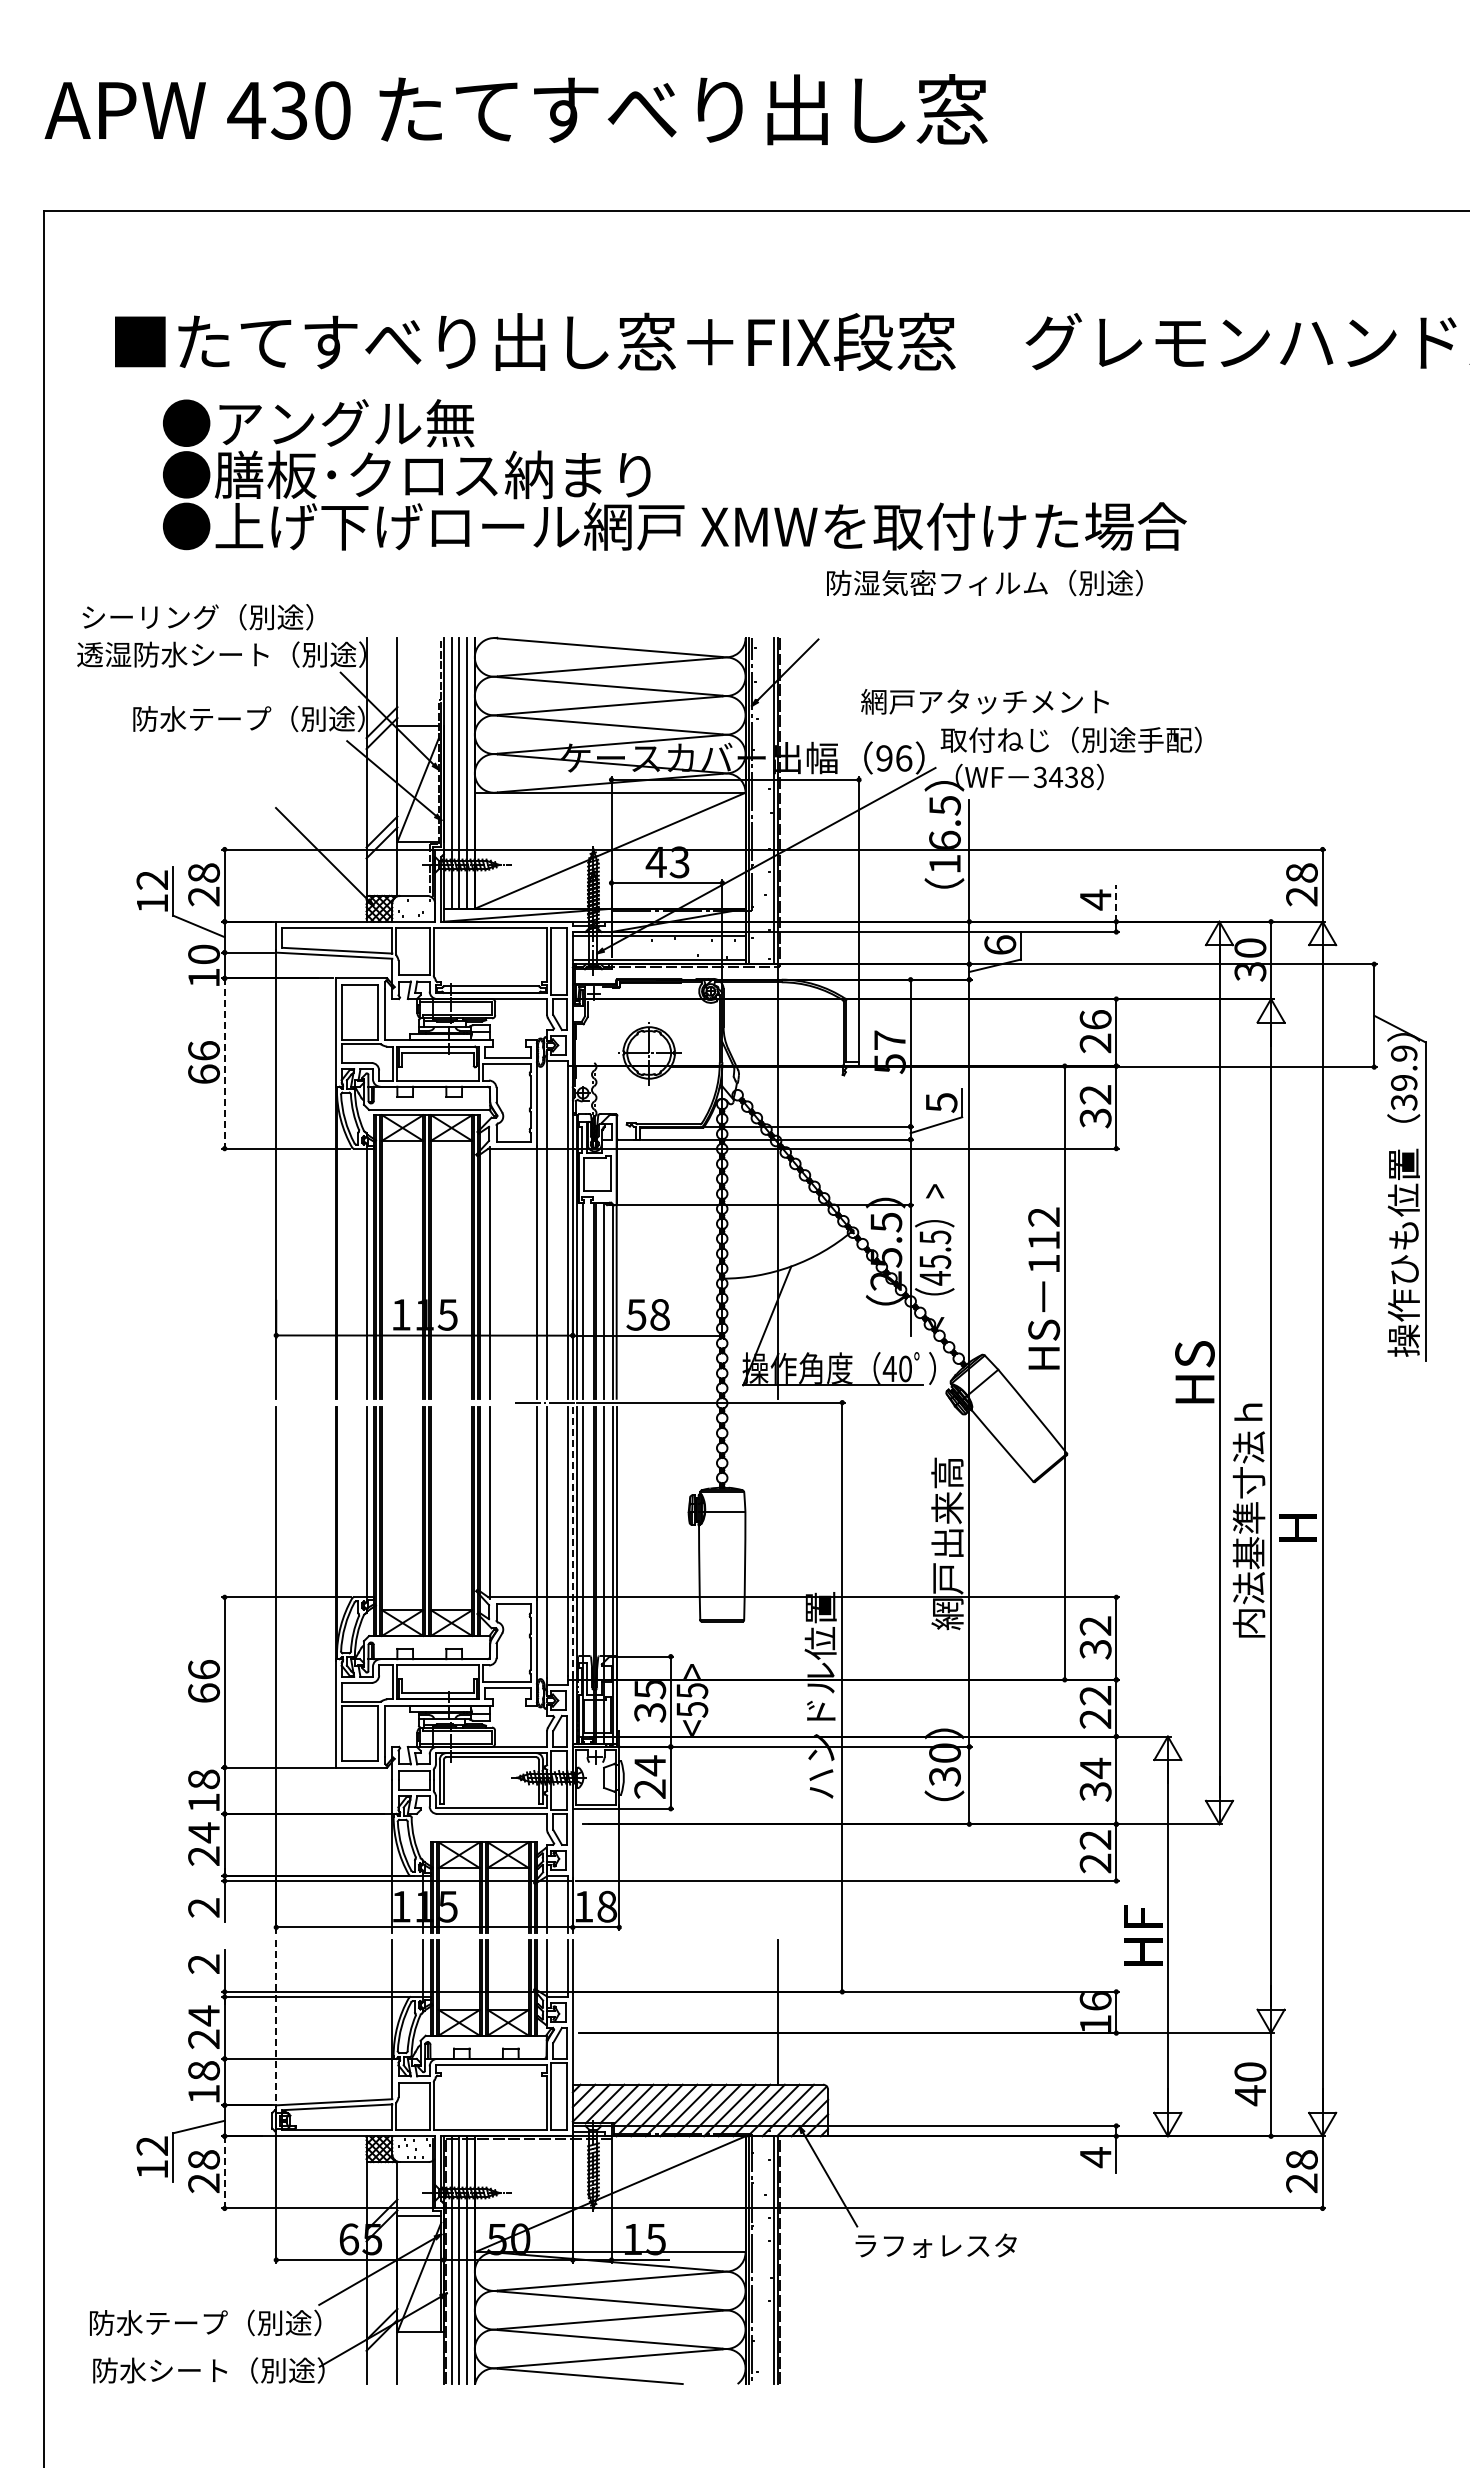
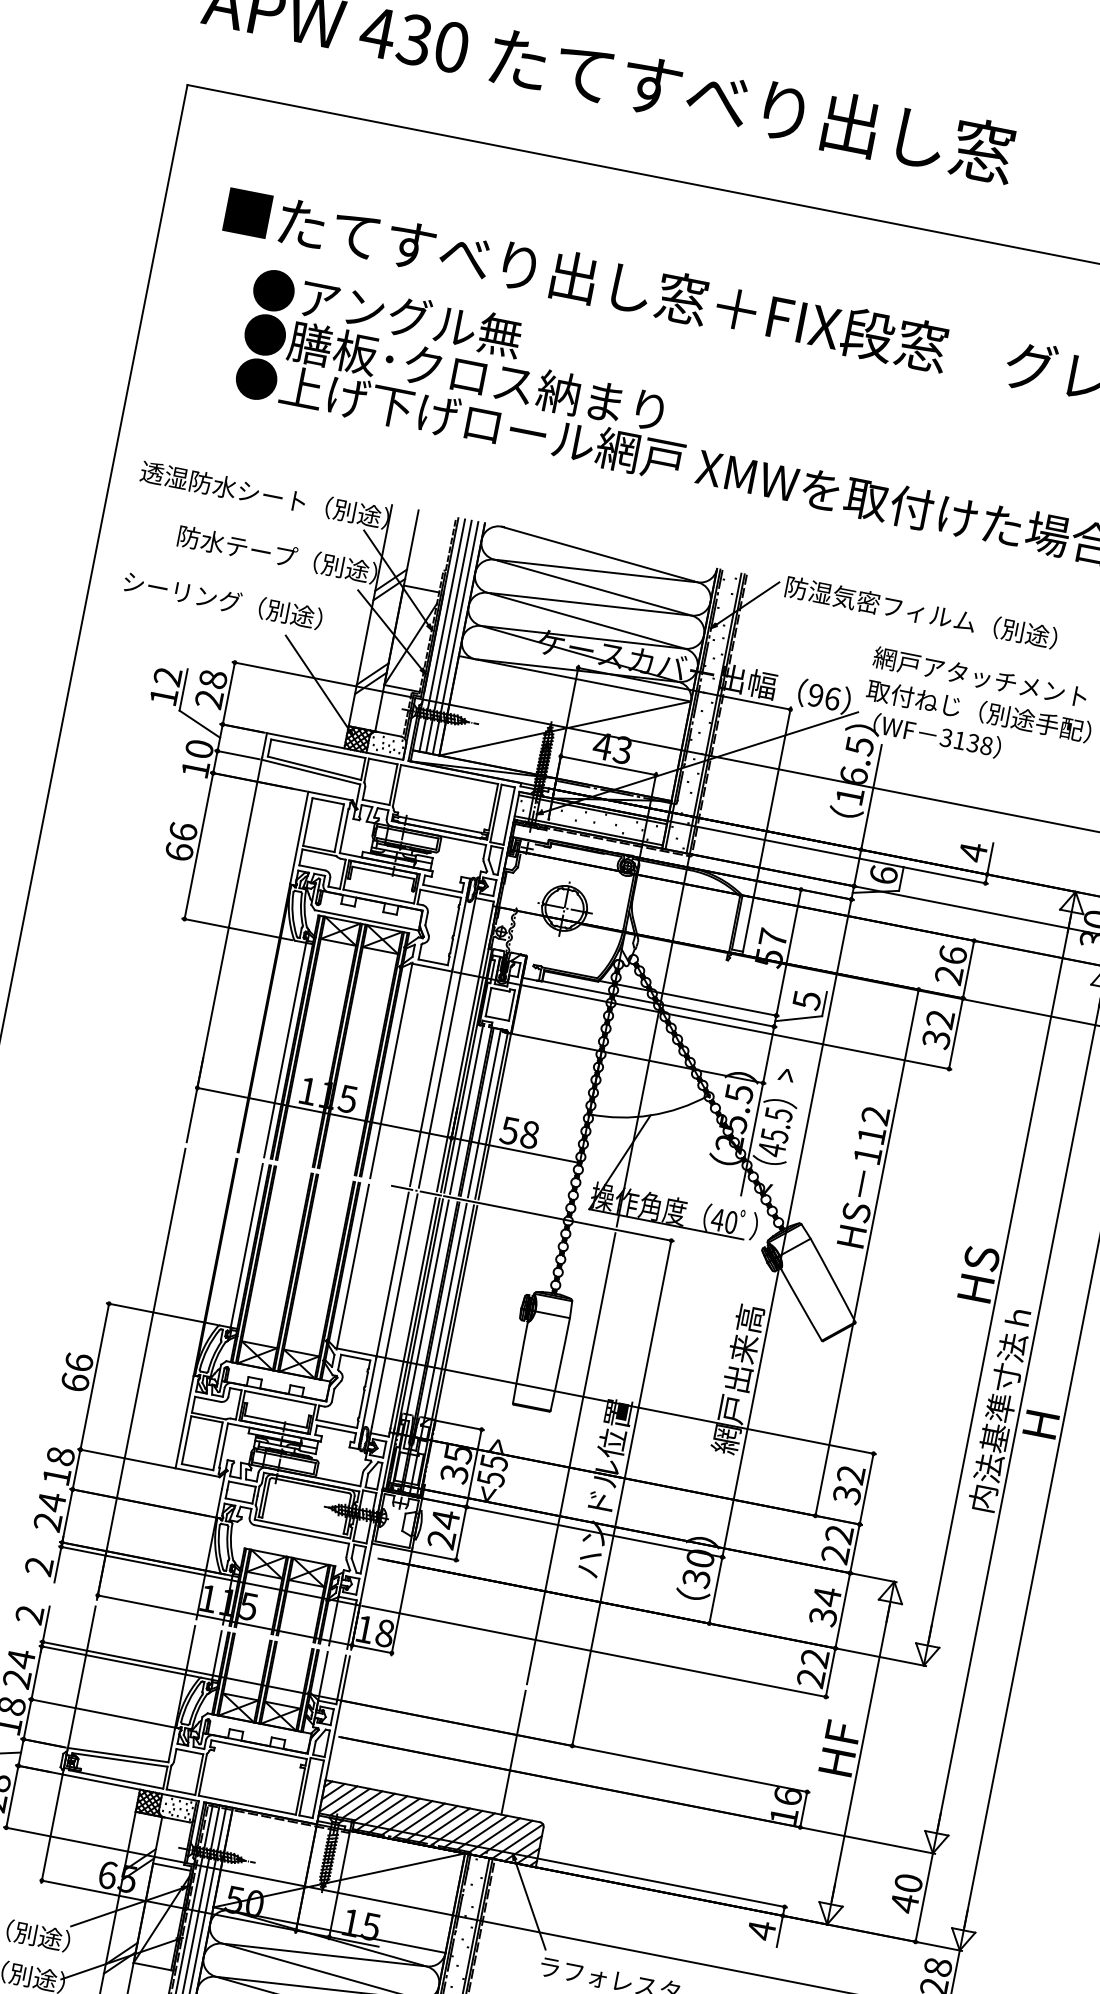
text: (984, 582) -> (921, 612), moved
text: (197, 617) -> (222, 600), moved
text: (984, 701) -> (979, 676), moved
text: (1056, 777) -> (960, 740), 3438 -> 3138
line: (1116, 903) -> (990, 858), dashed -> solid
line: (224, 1064) -> (198, 846), dashed -> solid
line: (572, 1544) -> (416, 1316), dashed -> solid
line: (777, 1669) -> (570, 1458), added
line: (276, 2024) -> (81, 1678), dashed -> solid
line: (224, 2172) -> (12, 1796), dashed -> solid

